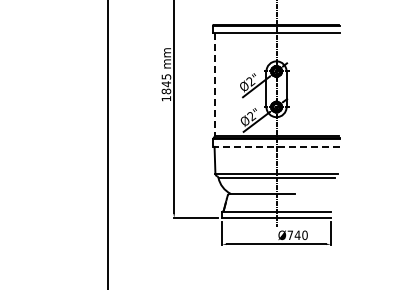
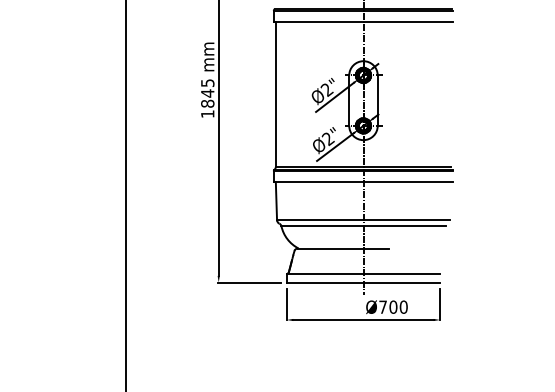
line: (214, 84) -> (275, 93), dashed -> solid
line: (276, 146) -> (363, 181), dashed -> solid
text: (297, 235) -> (393, 307), Ø740 -> Ø700

